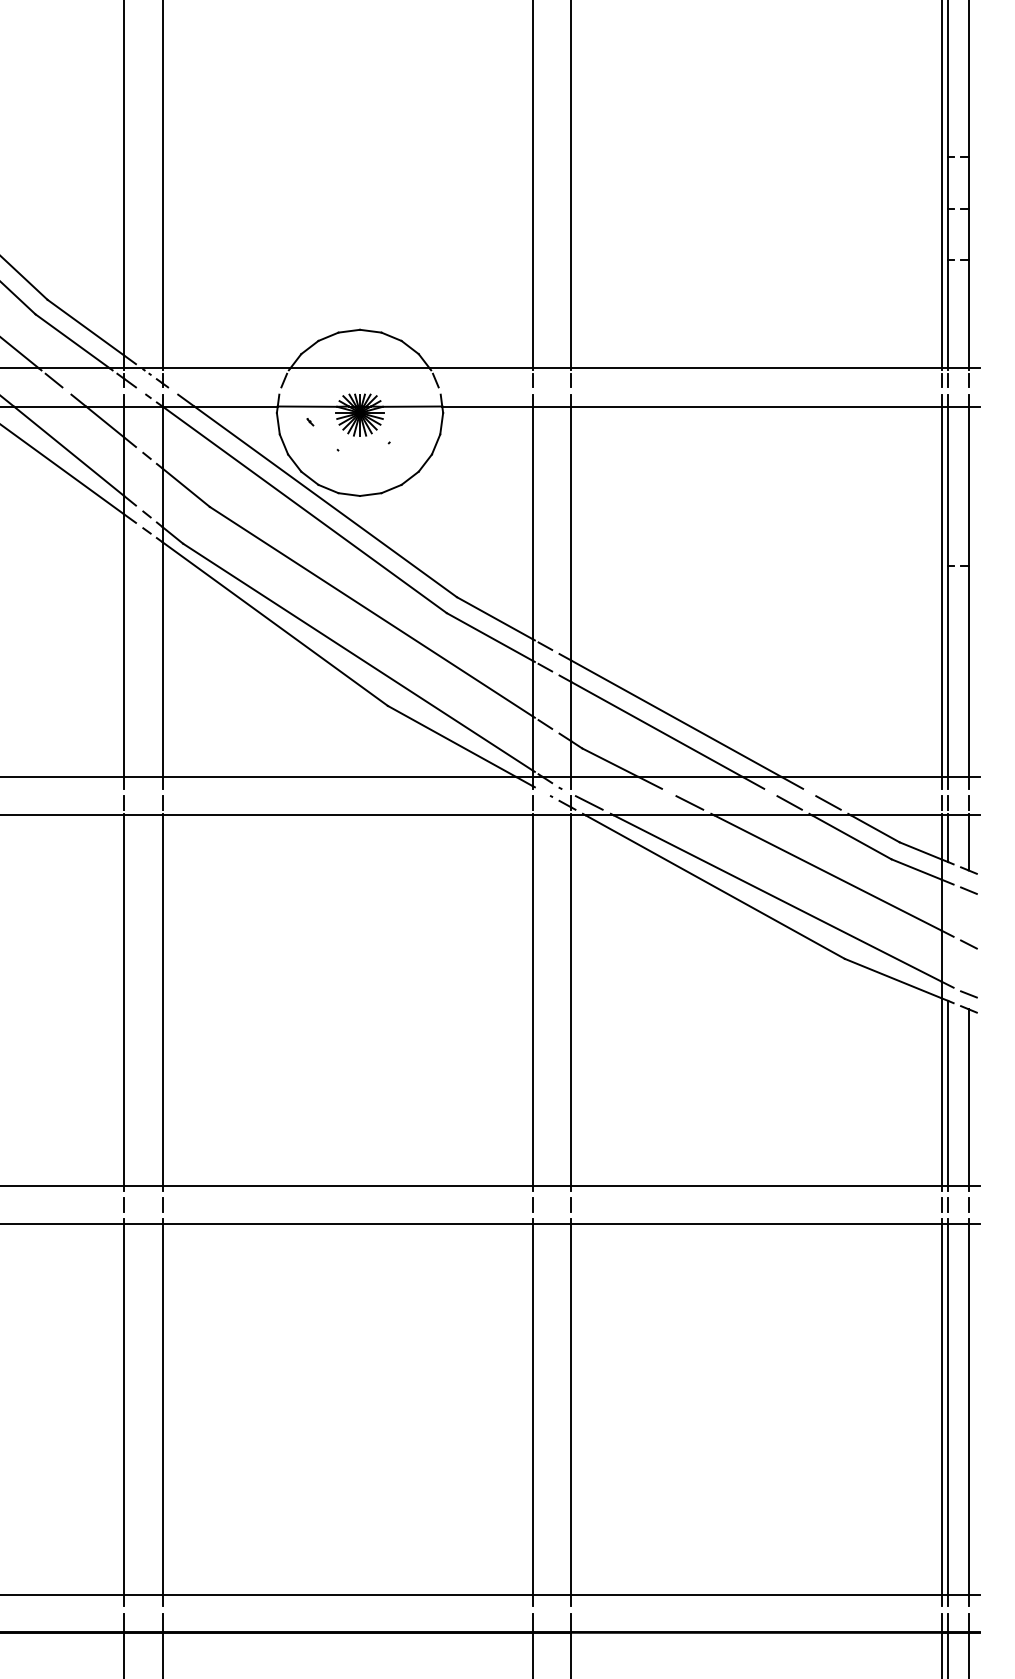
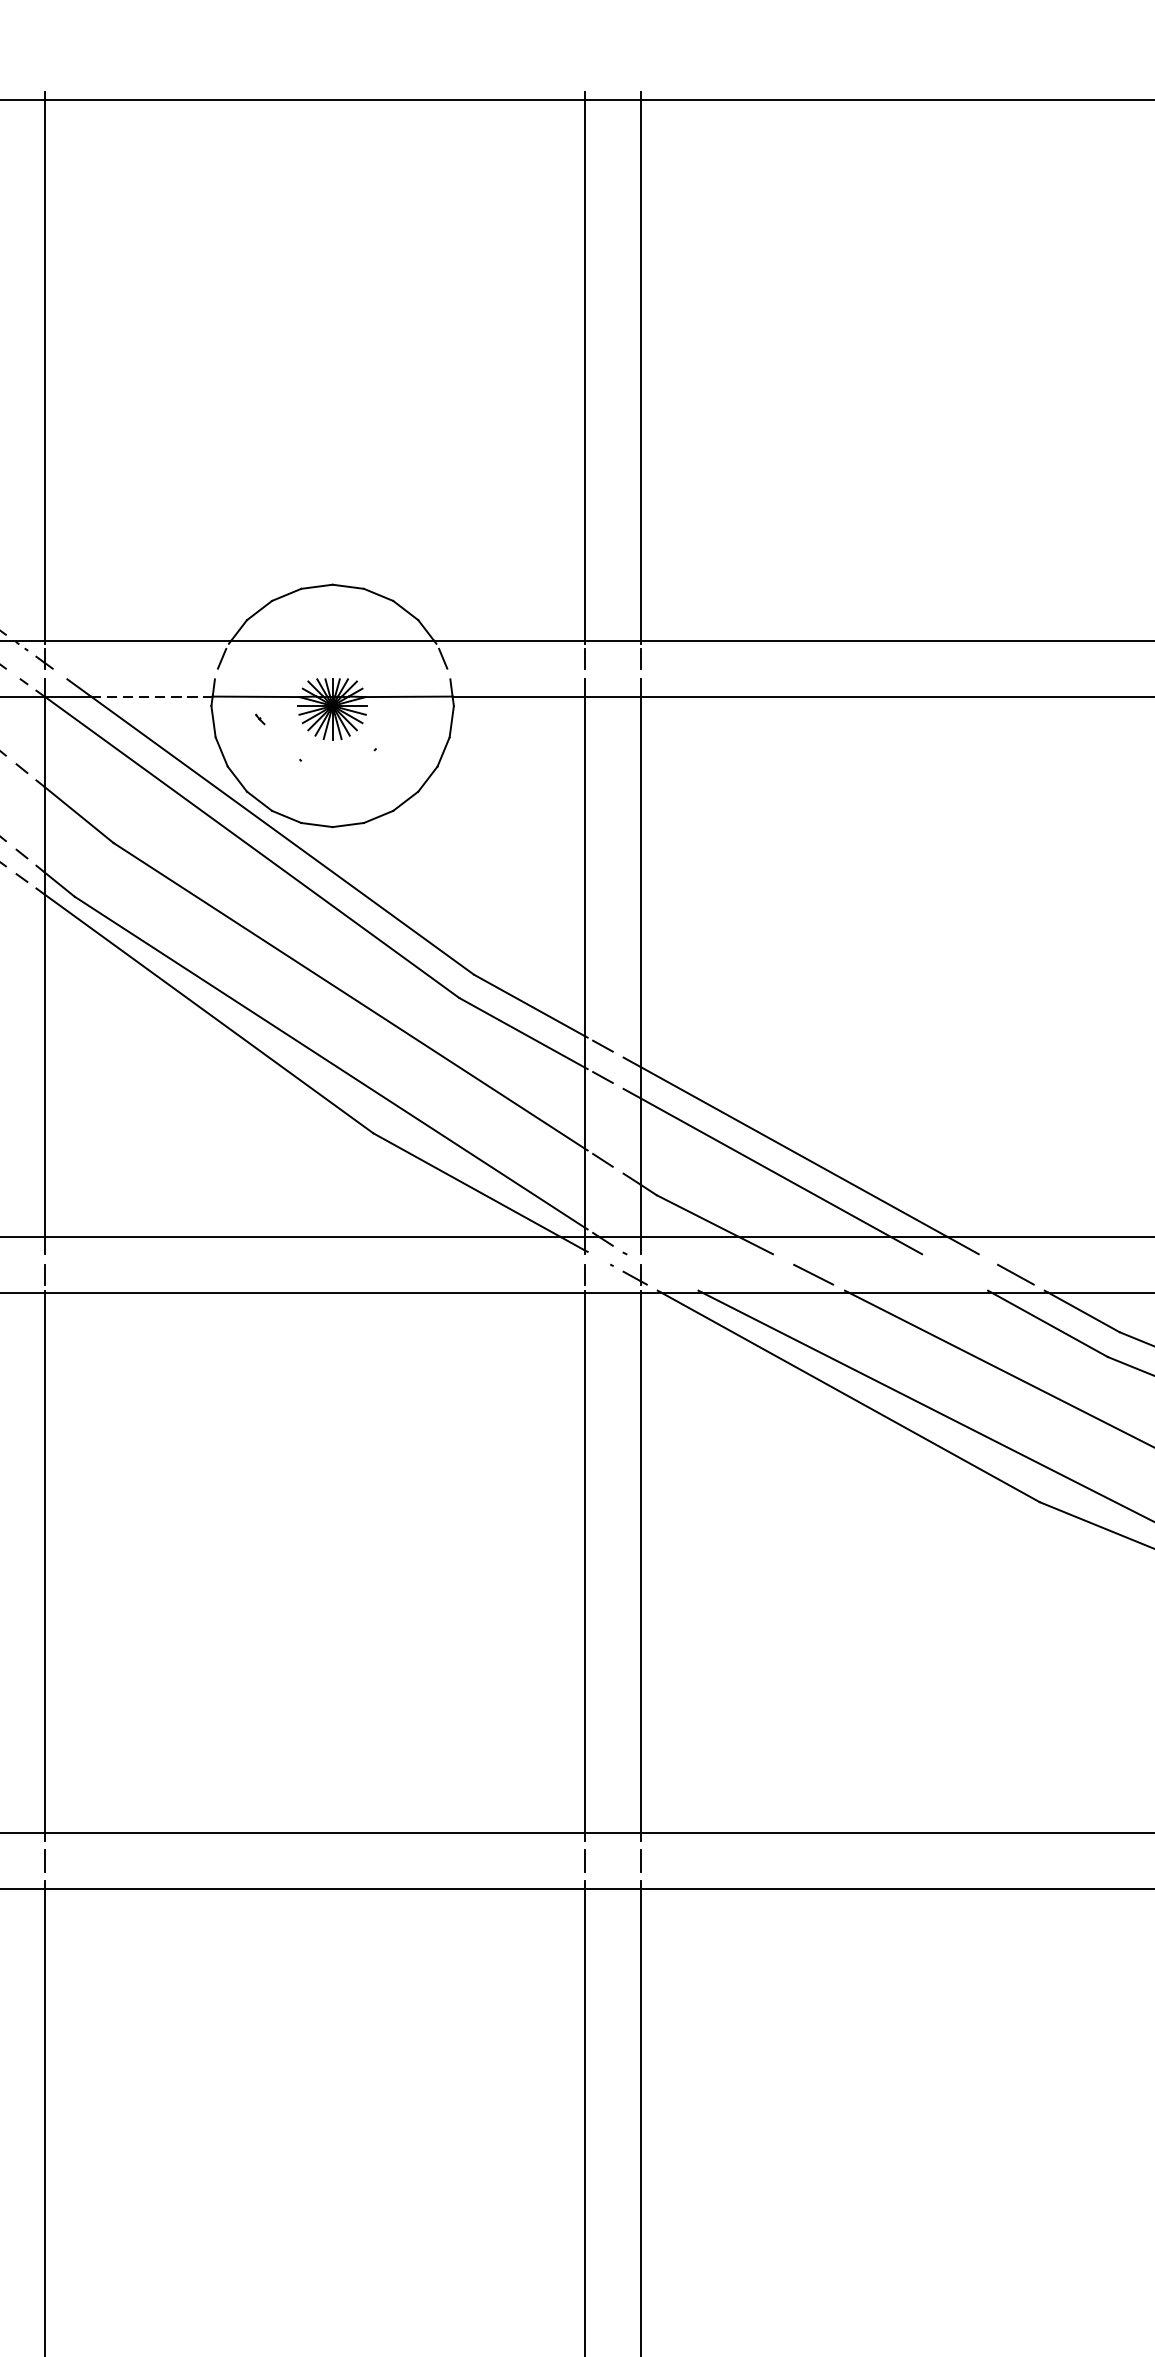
line: (236, 406) -> (152, 696), solid -> dashed
line: (588, 802) -> (665, 1274), removed
line: (789, 802) -> (958, 1274), removed

